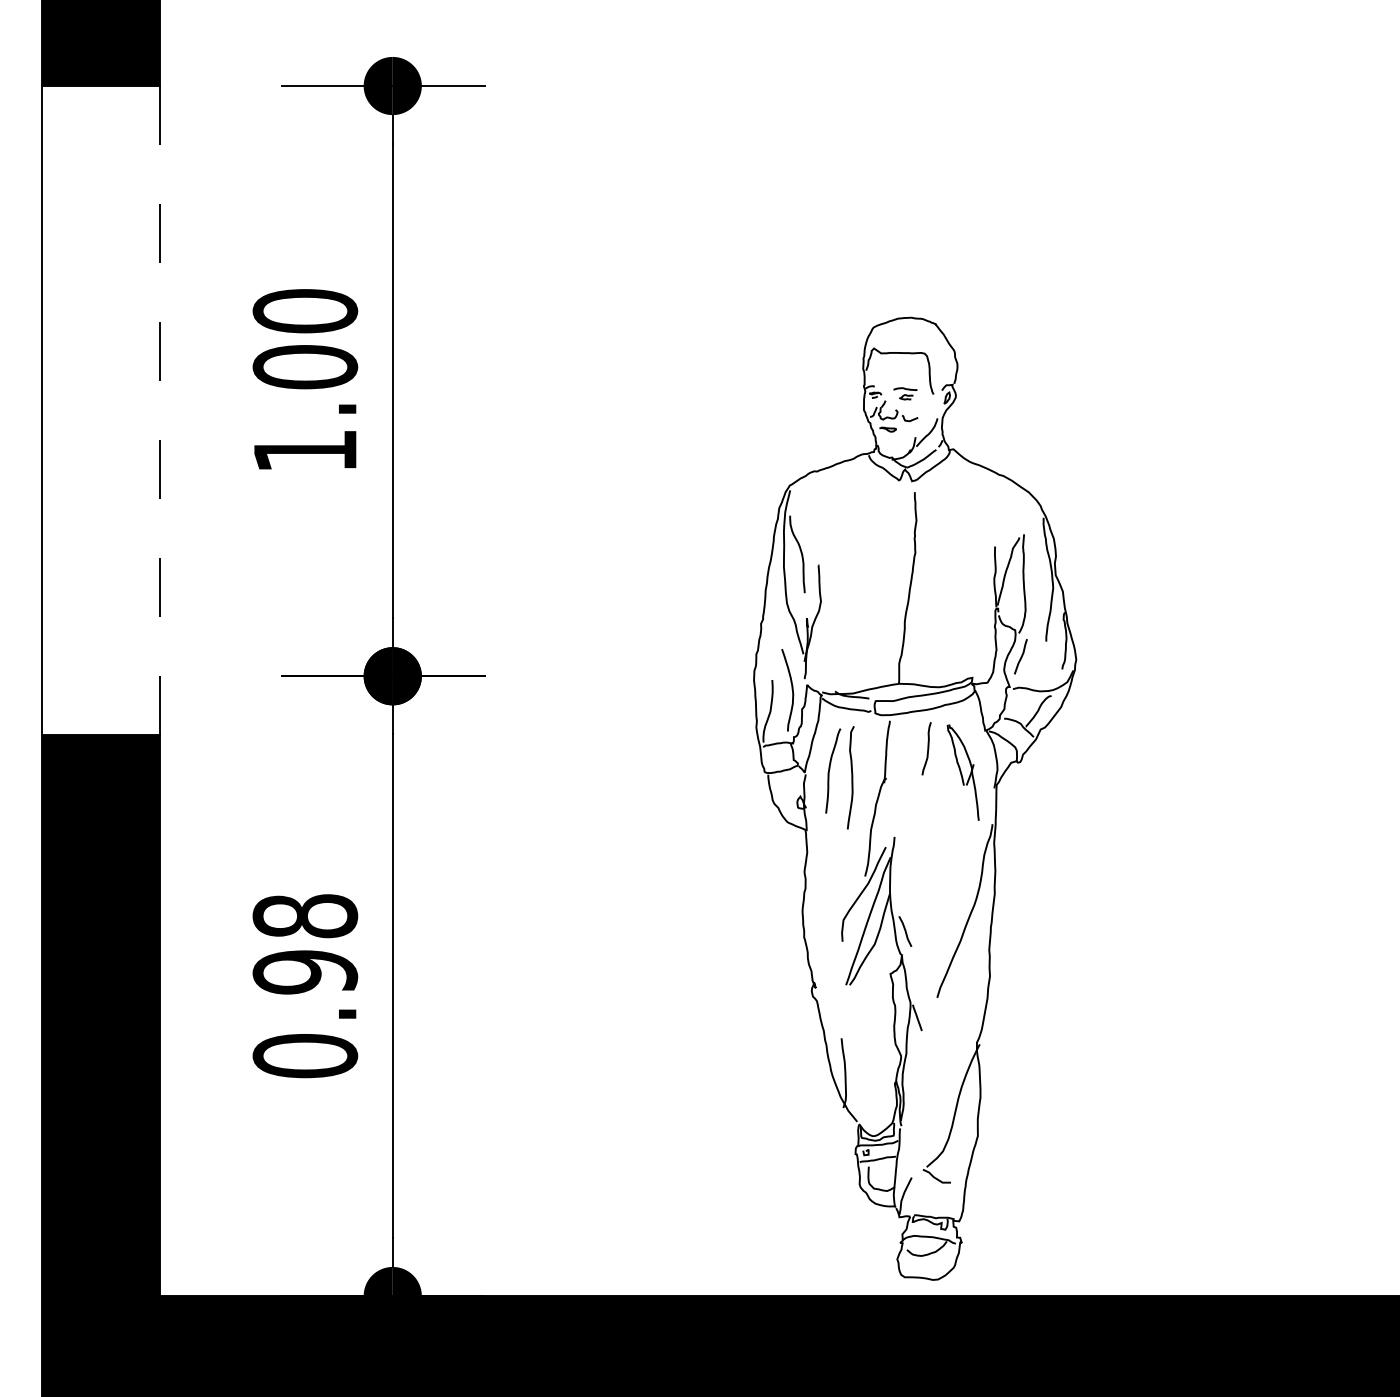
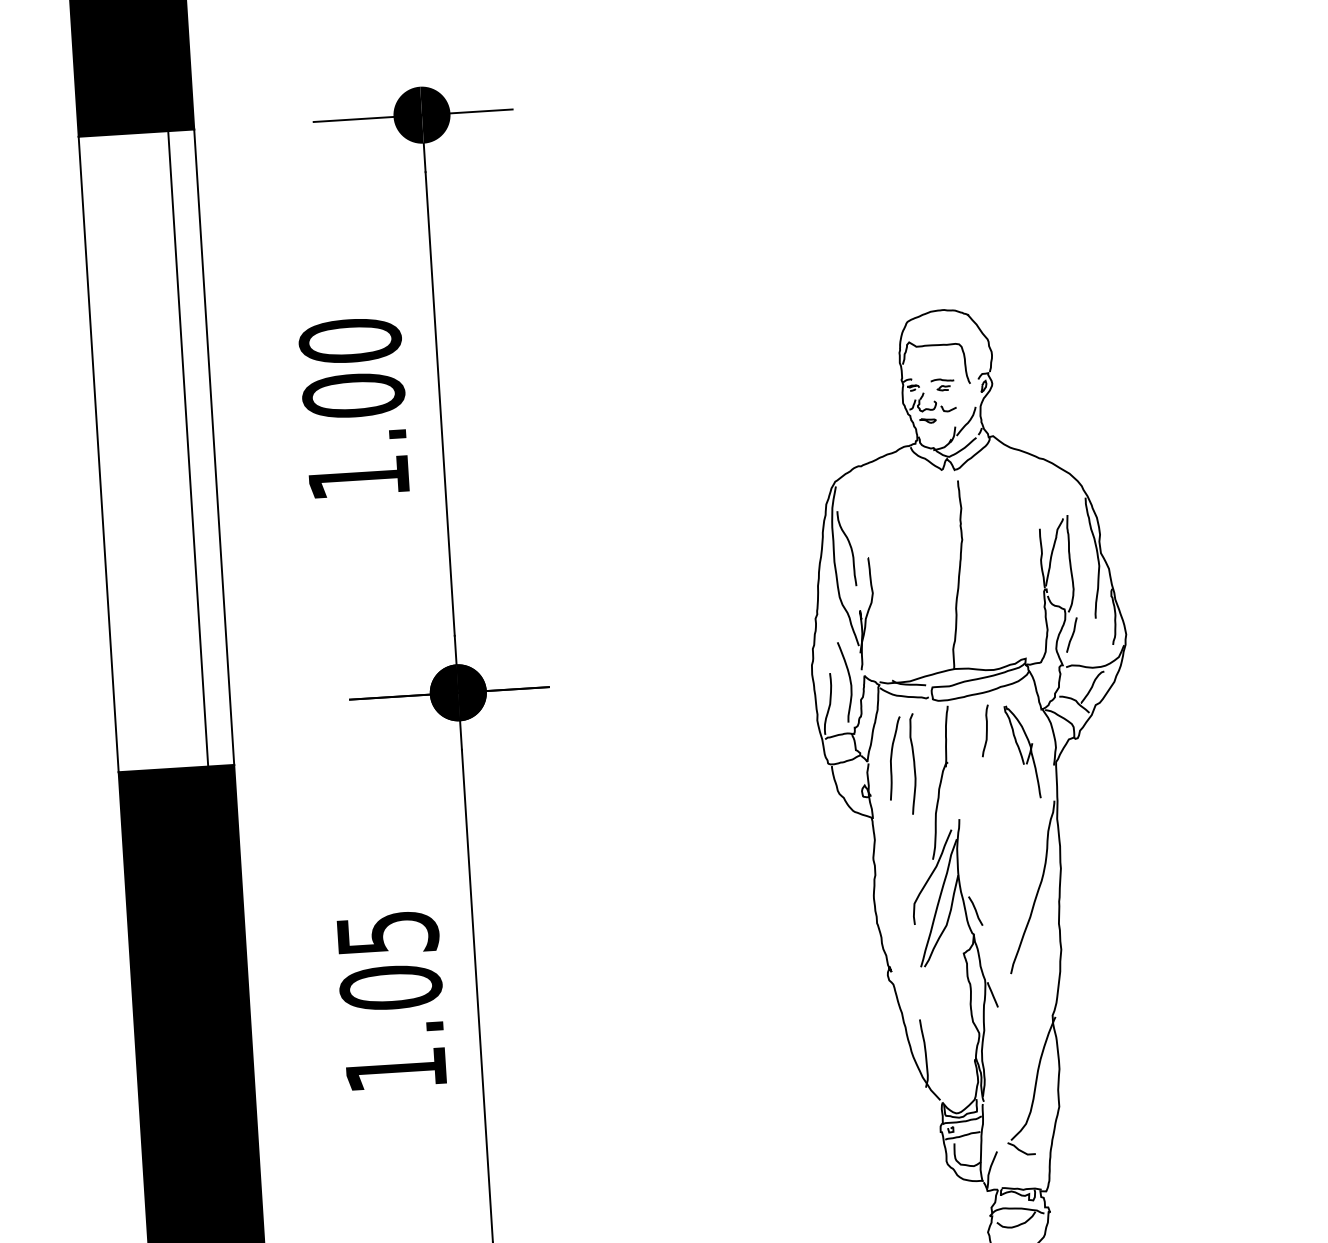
line: (133, 410) -> (188, 448), added
line: (160, 410) -> (214, 447), dashed -> solid
text: (305, 986) -> (392, 1001), 0.98 -> 1.05

